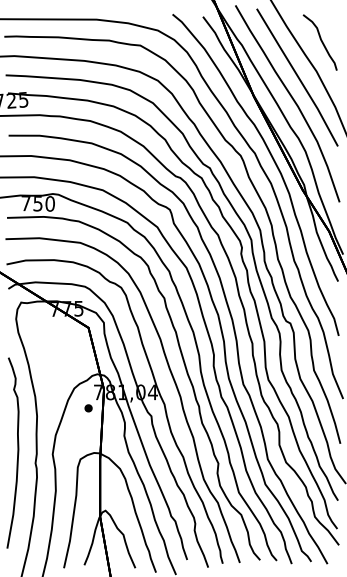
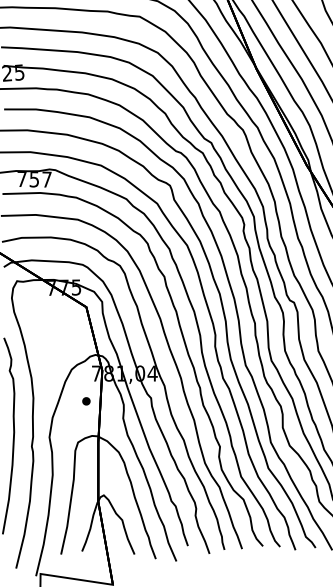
text: (49, 203) -> (46, 179), 750 -> 757
part: (88, 408) -> (86, 401), moved

